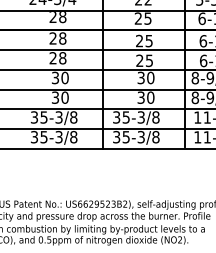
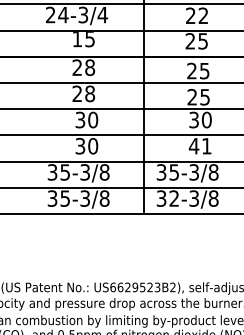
text: (57, 17) -> (83, 39), 28 -> 15
text: (145, 97) -> (199, 145), 30 -> 41
text: (125, 137) -> (173, 198), 35-3/8 -> 32-3/8

